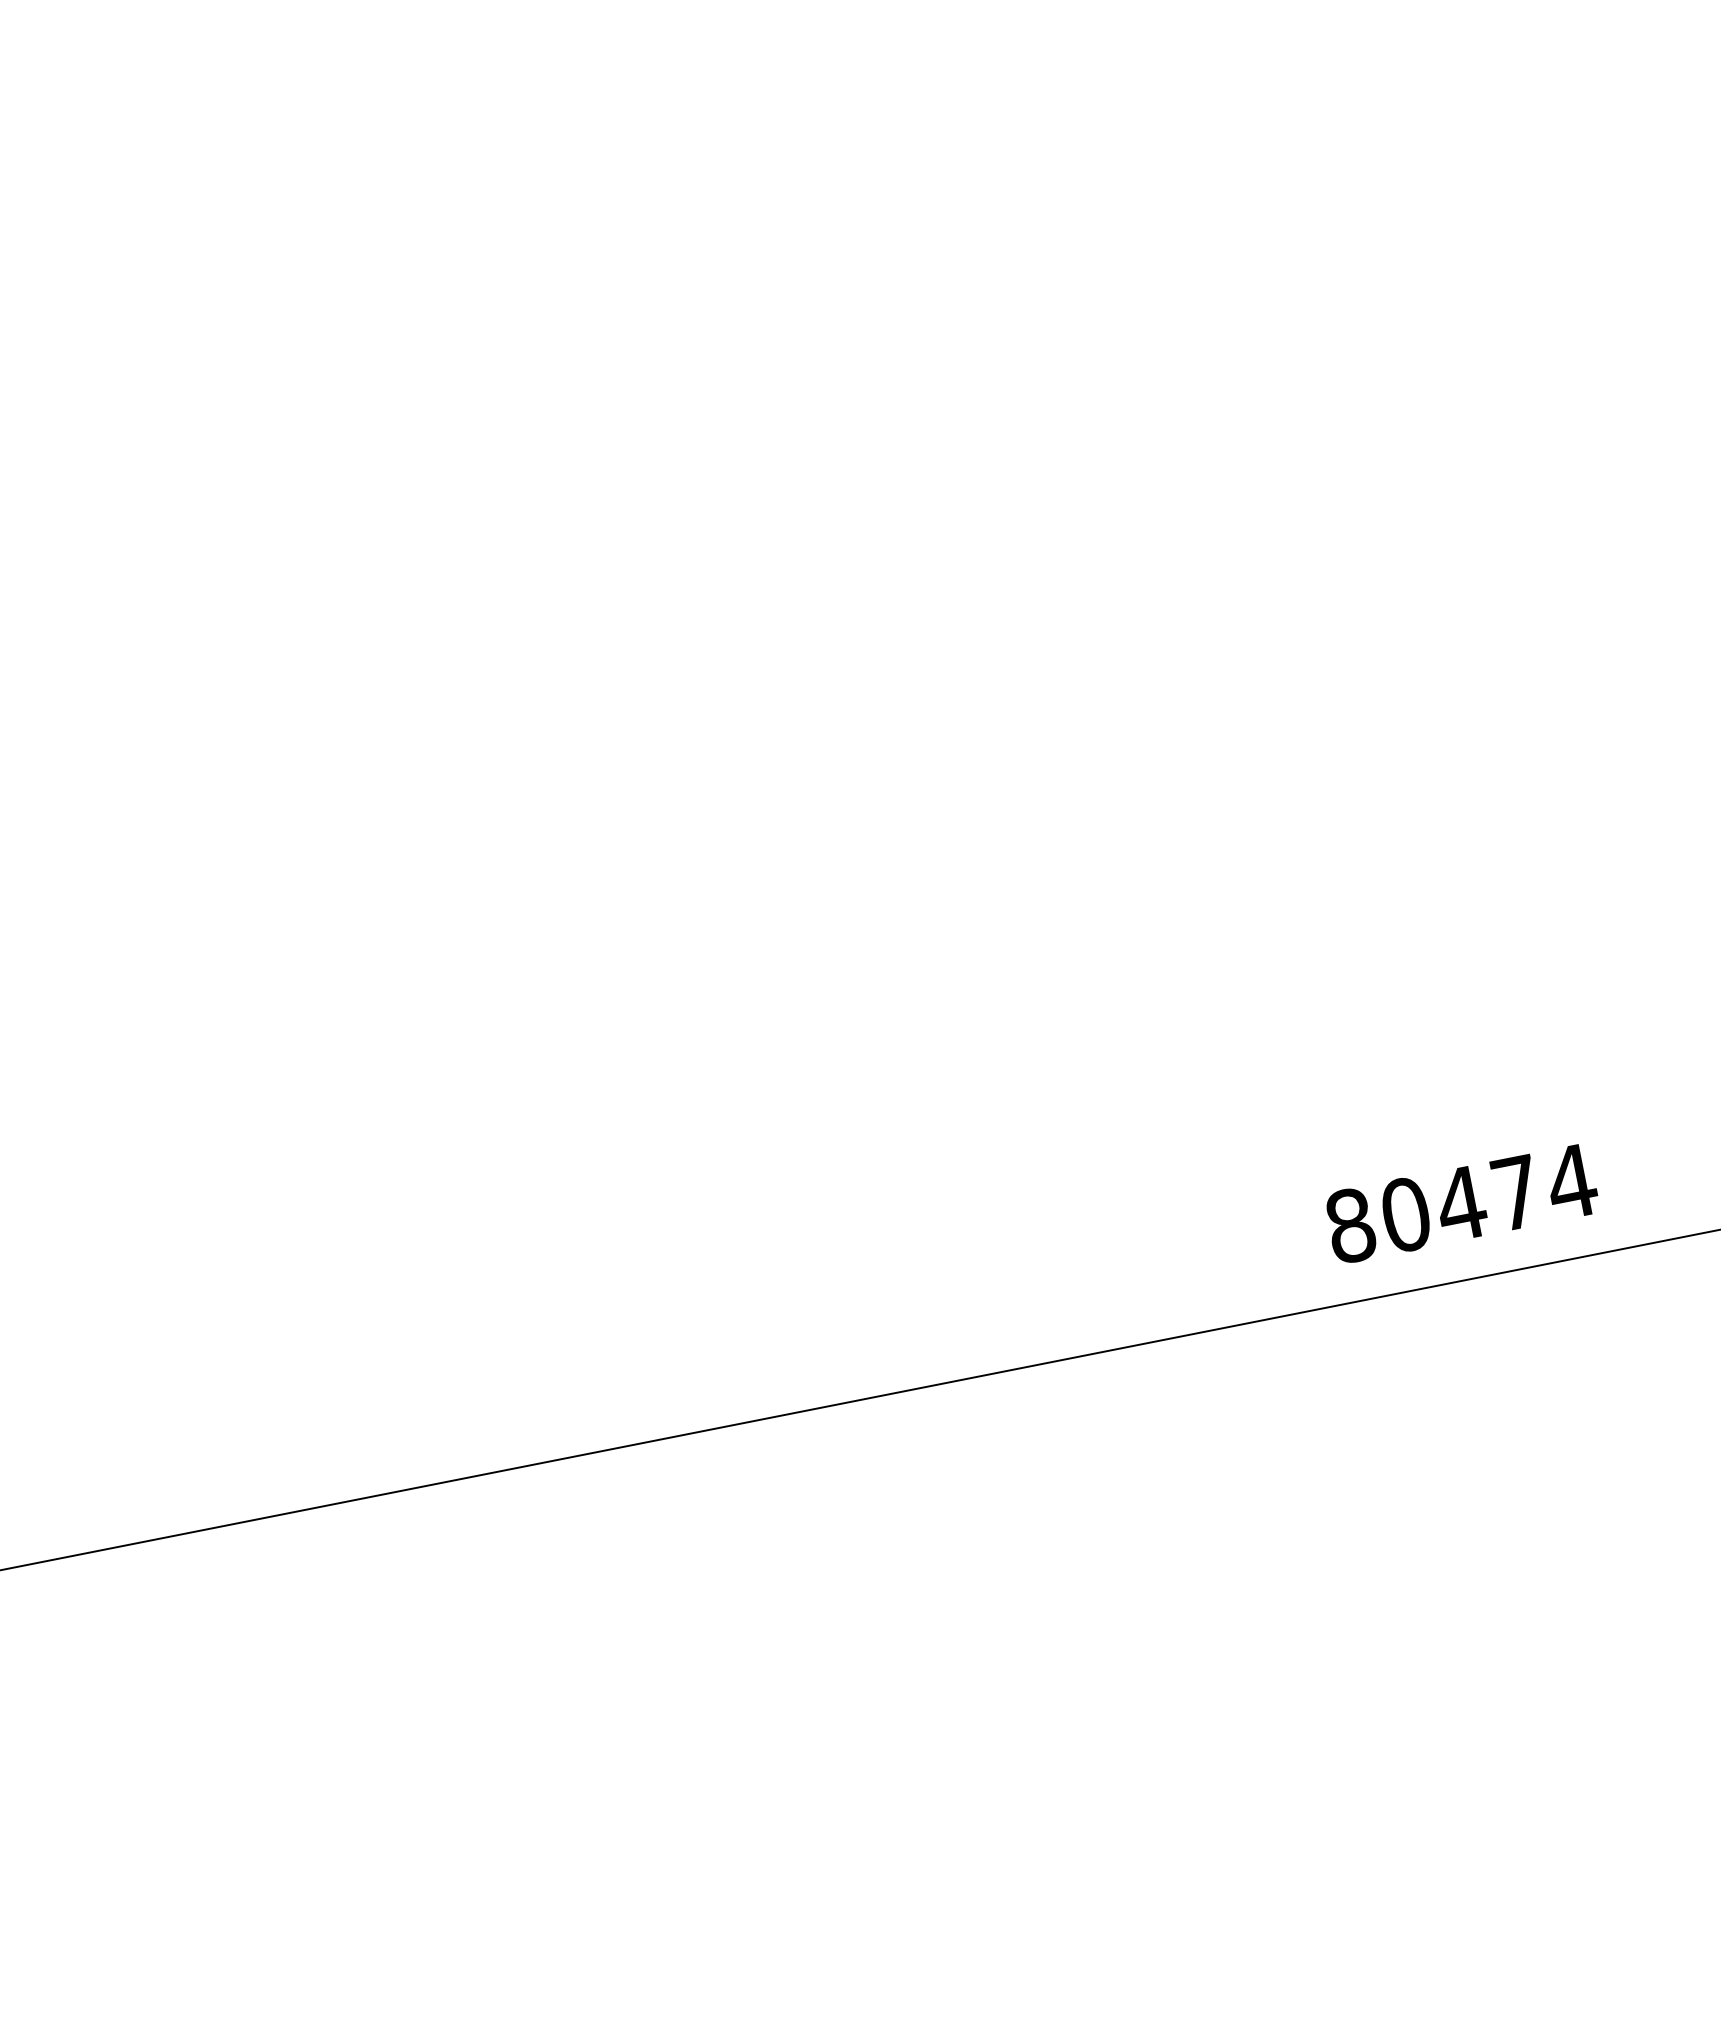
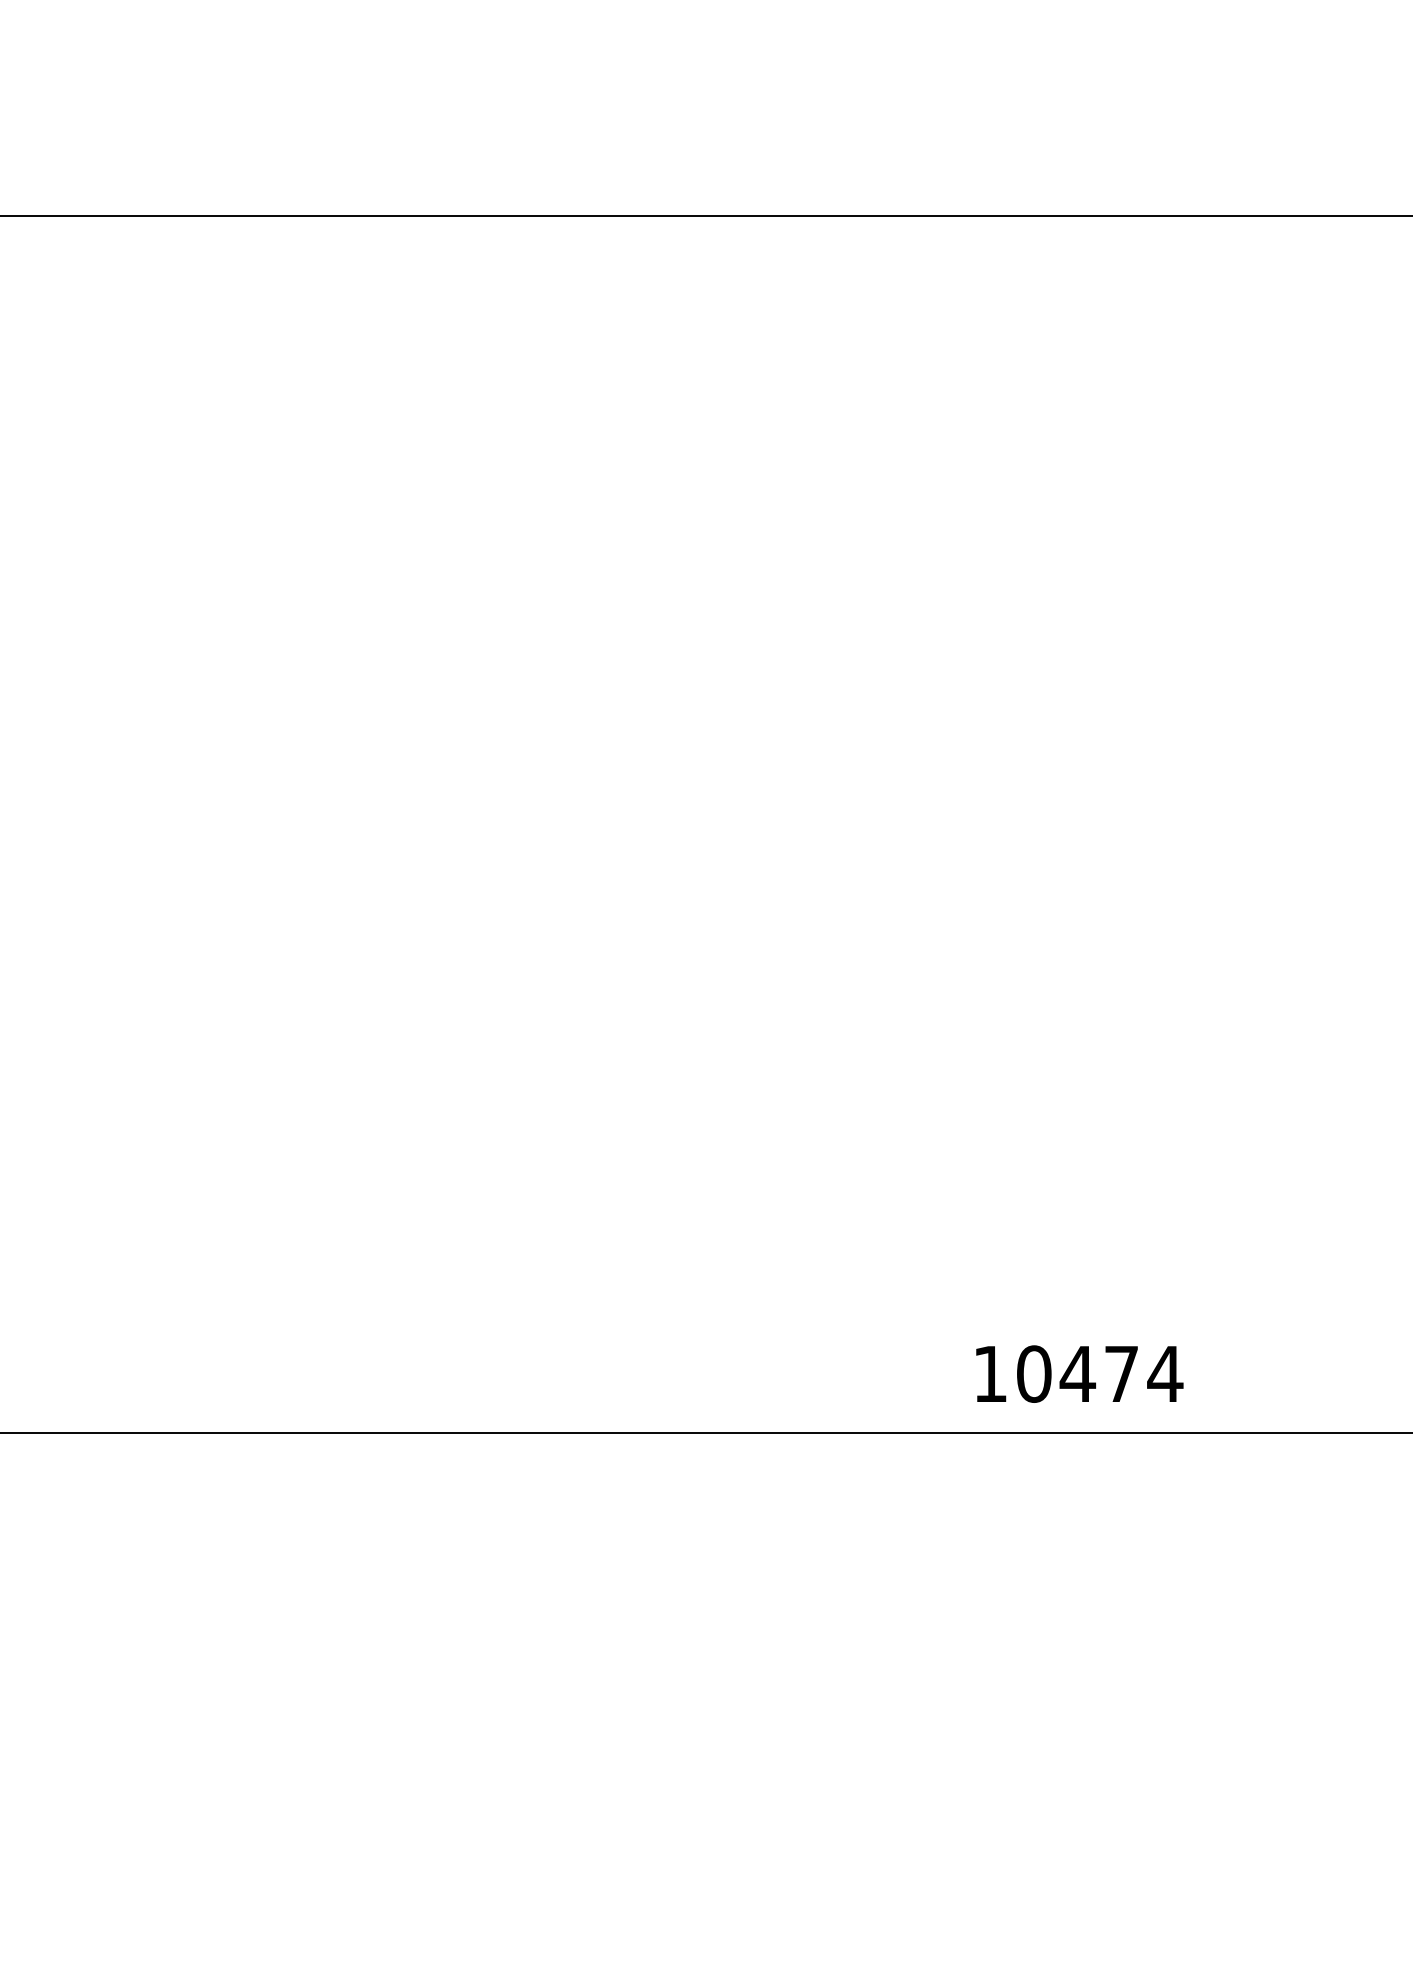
text: (1350, 1224) -> (990, 1373), 80474 -> 10474

